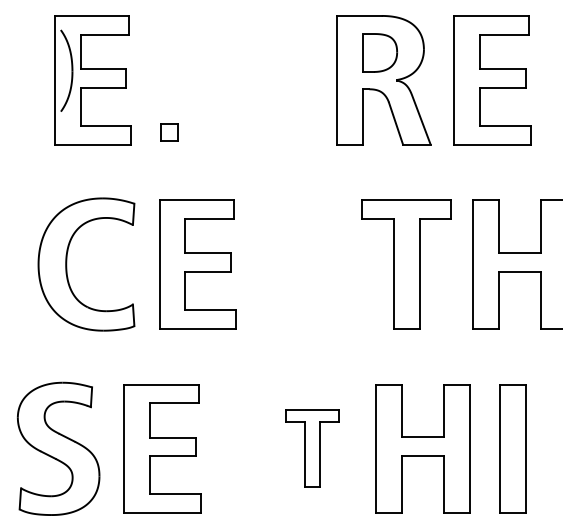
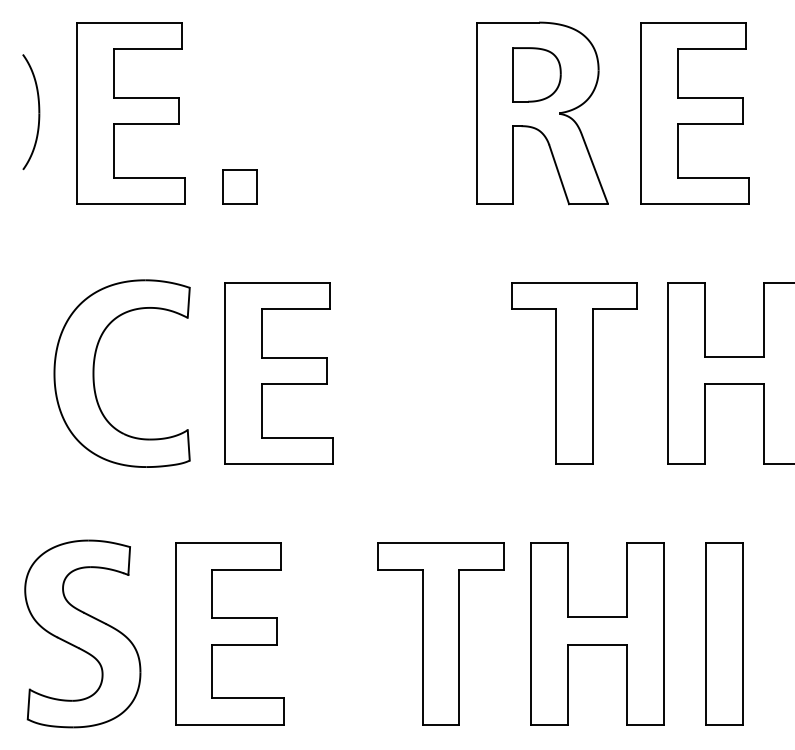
part: (71, 71) -> (38, 112), moved
part: (169, 132) -> (239, 186), size x1.43
part: (311, 448) -> (440, 633), size x1.67

